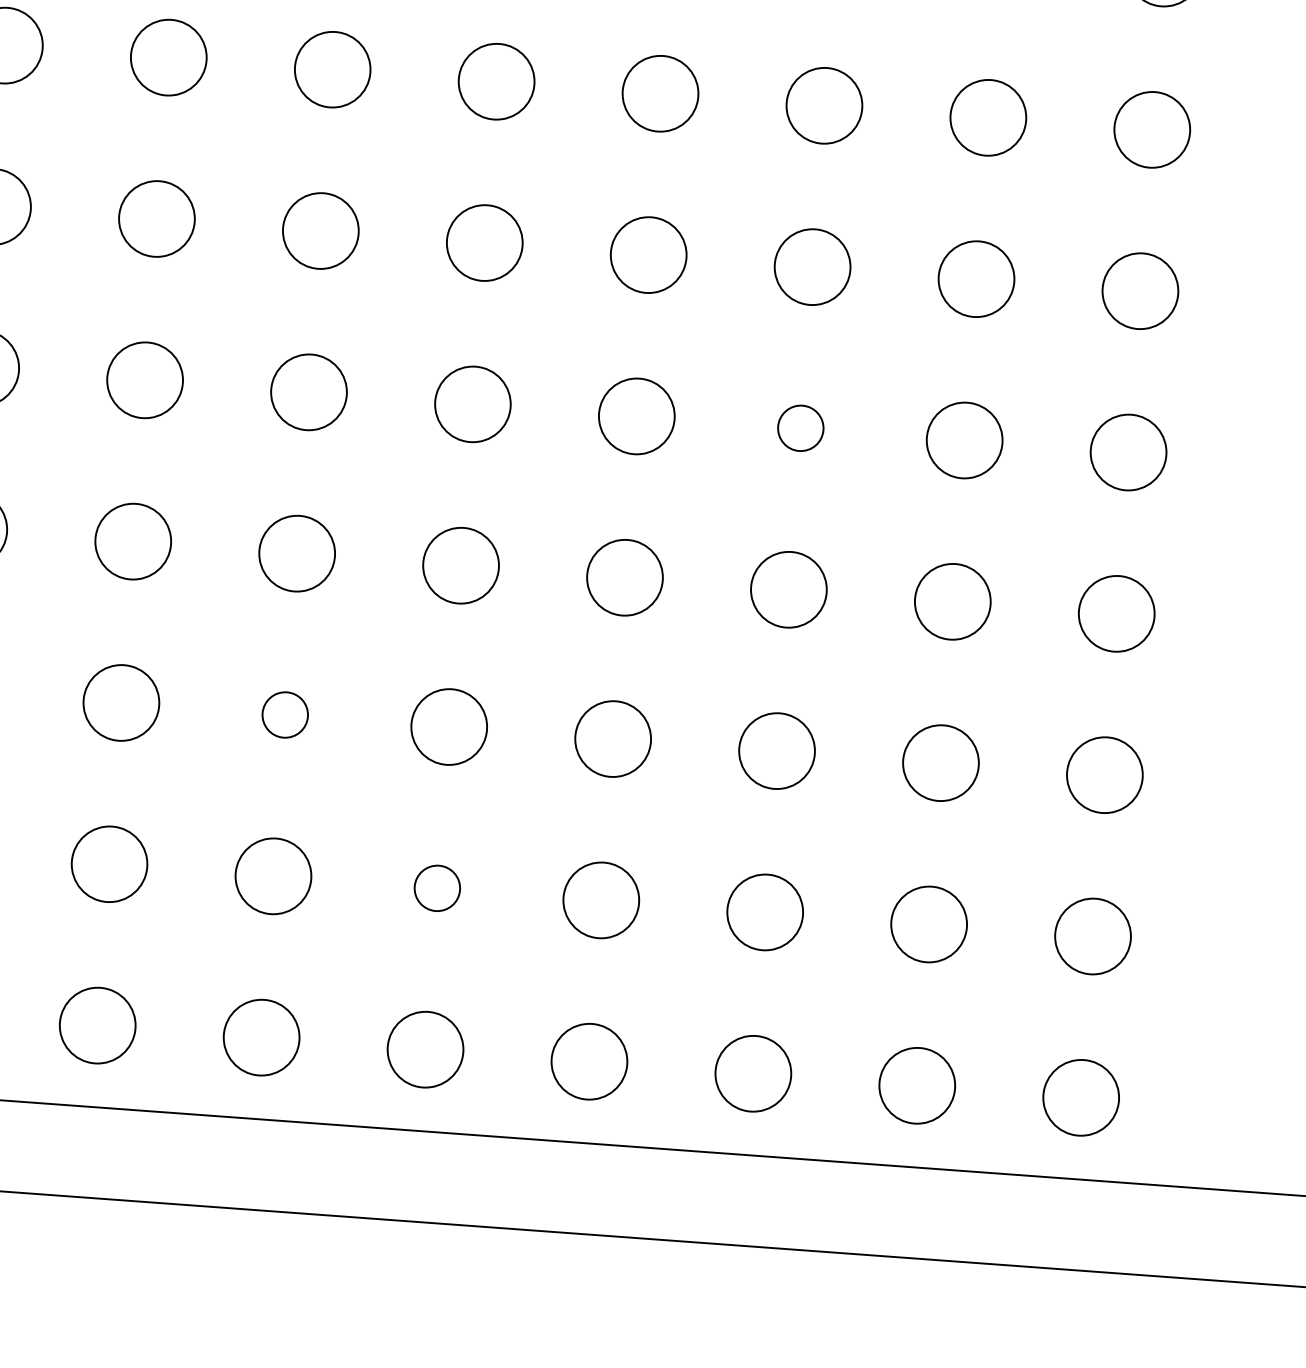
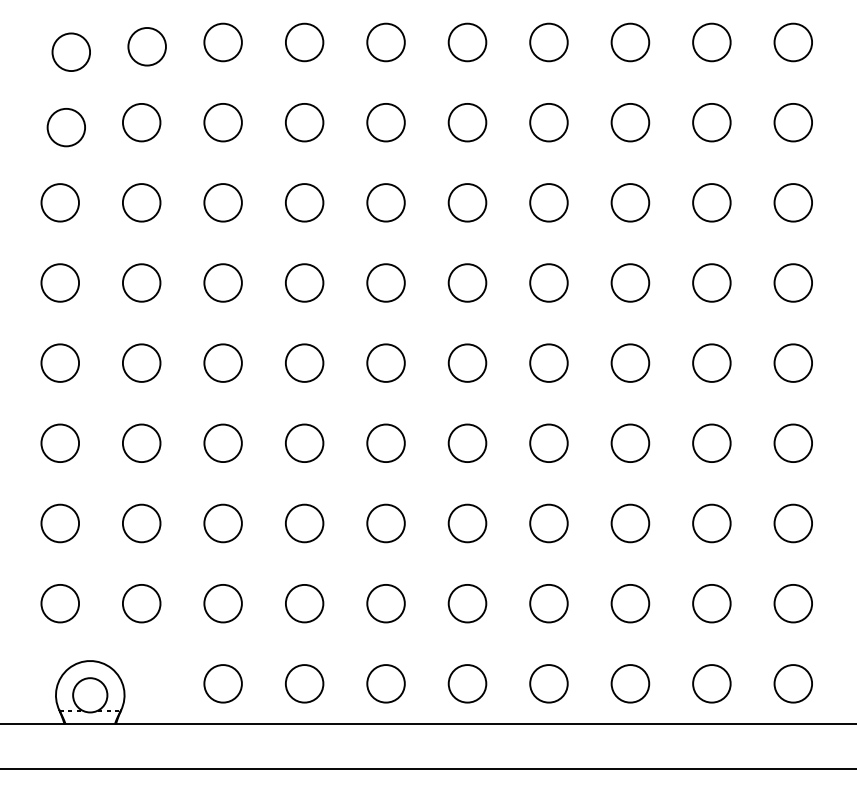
circle: (801, 427) -> (630, 362), size x1.67
circle: (284, 714) -> (385, 523), size x1.67
circle: (437, 888) -> (467, 603), size x1.67

